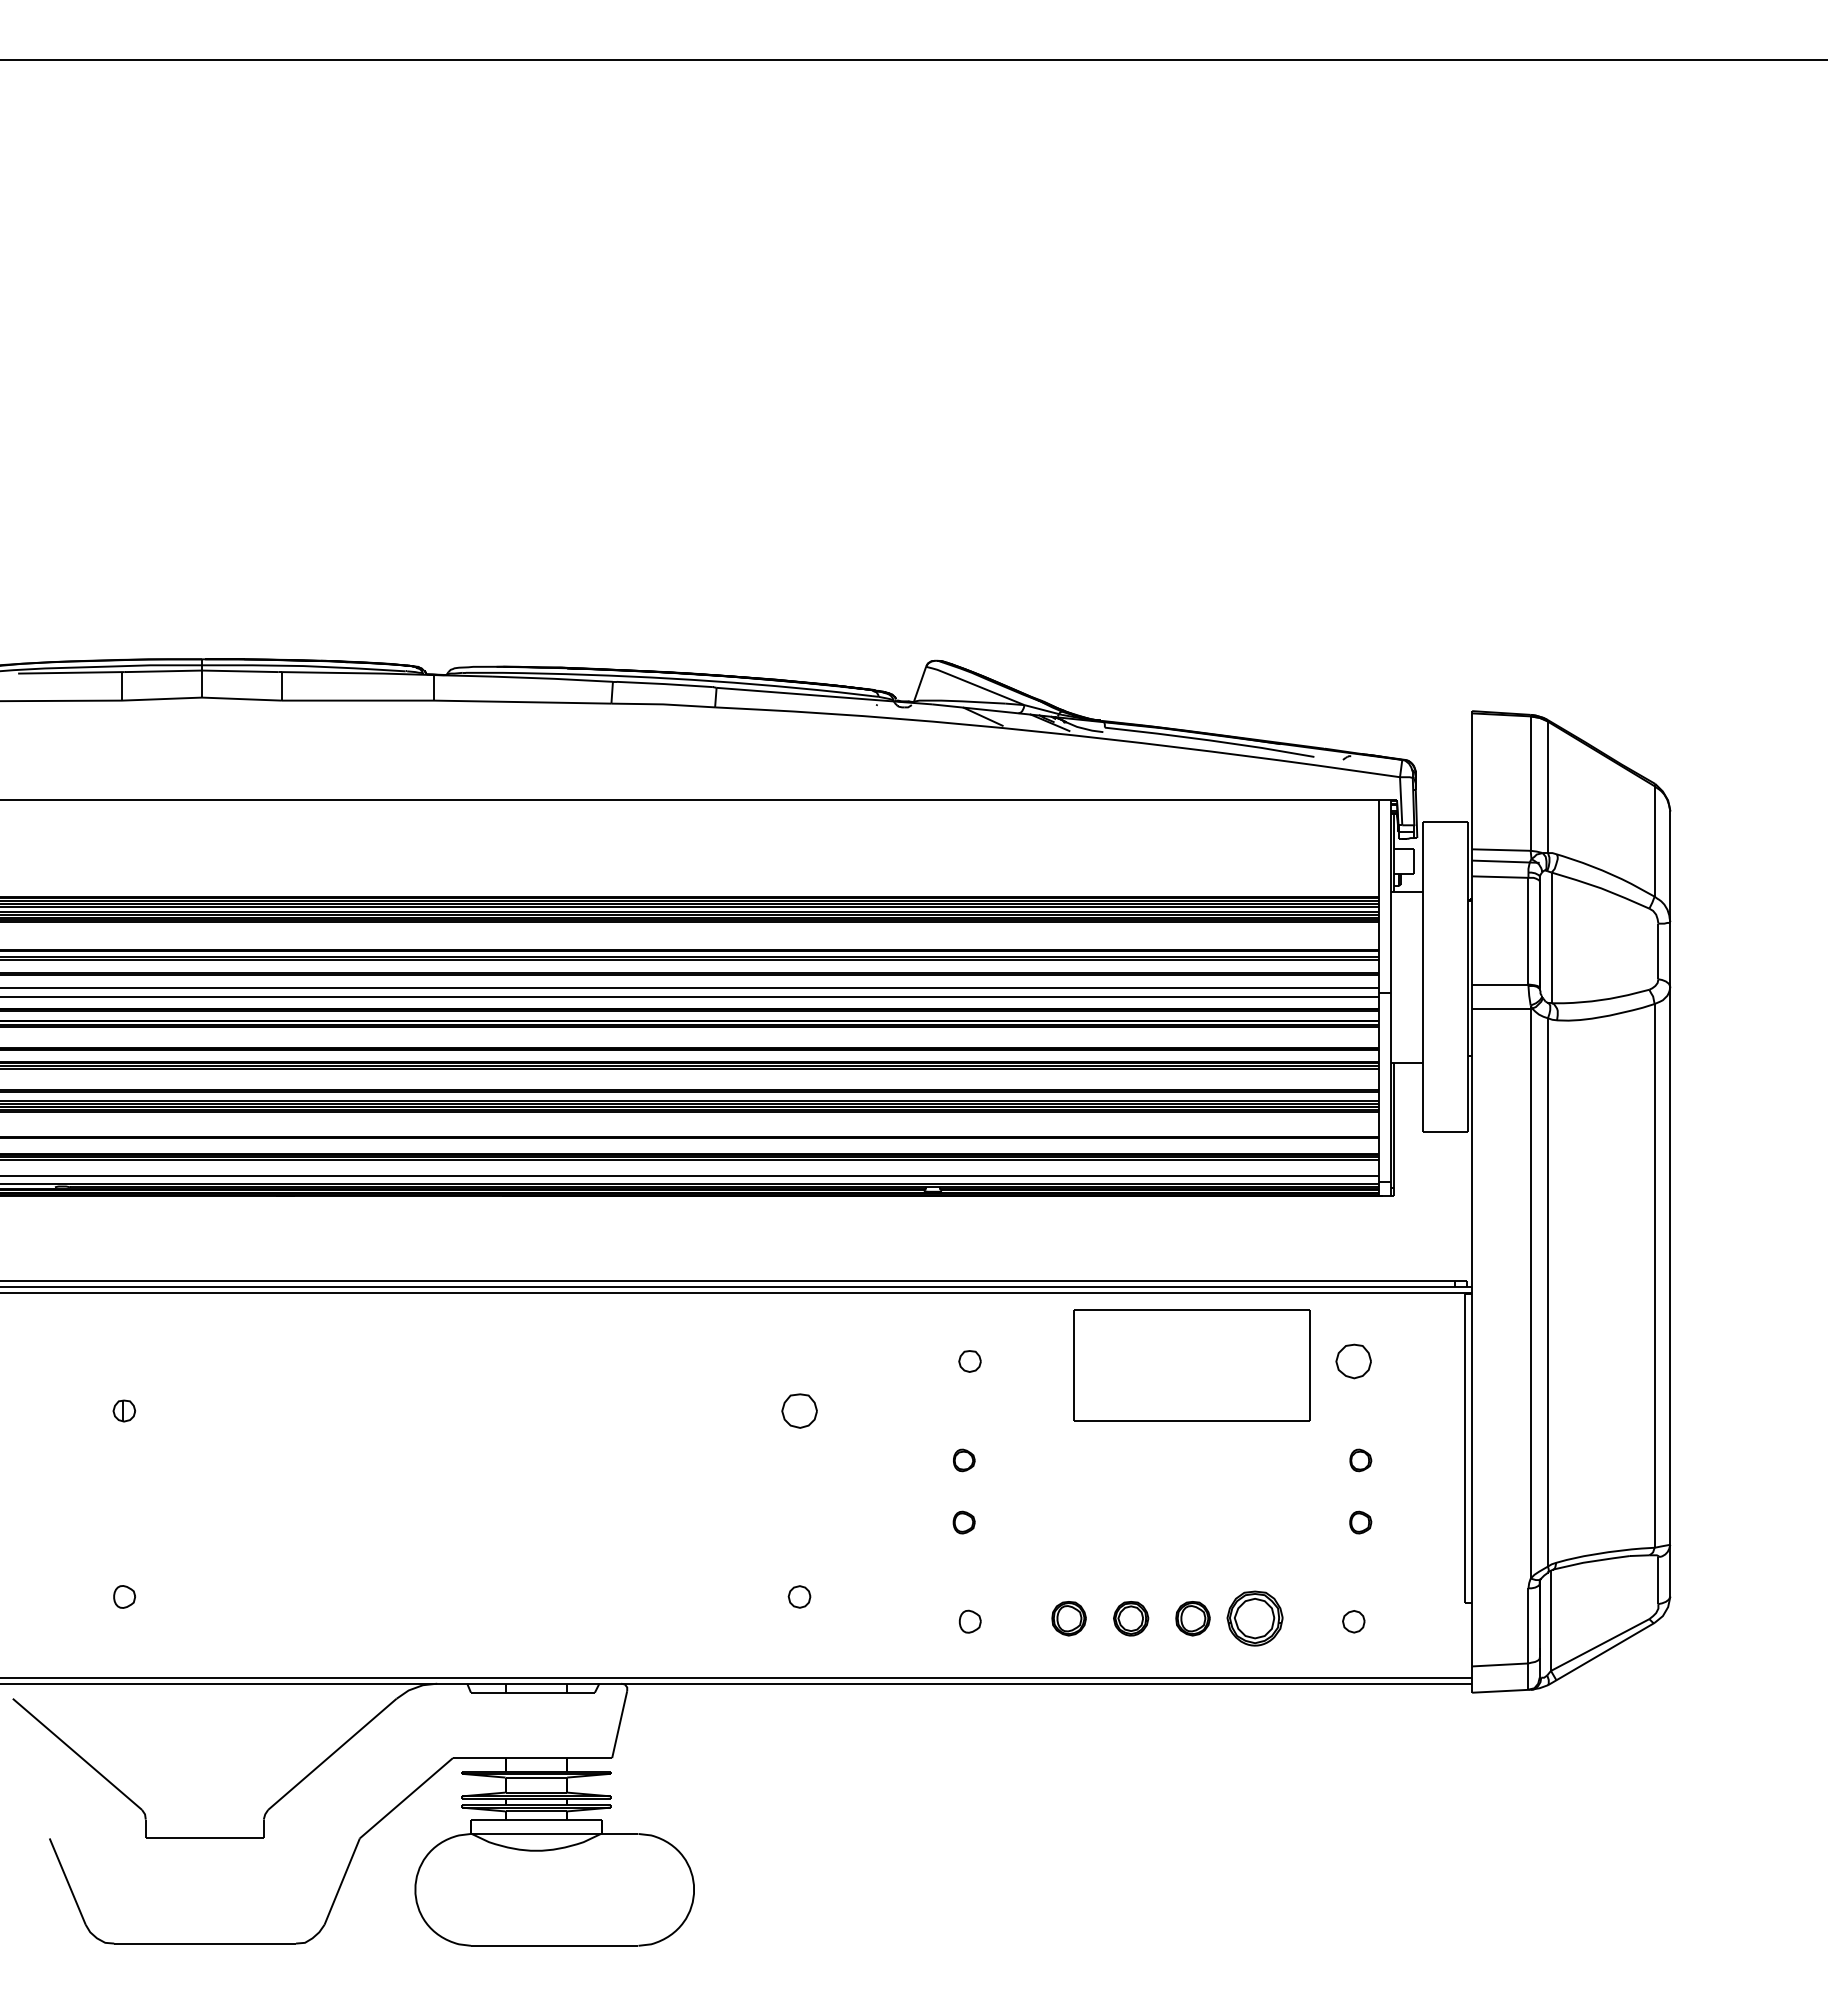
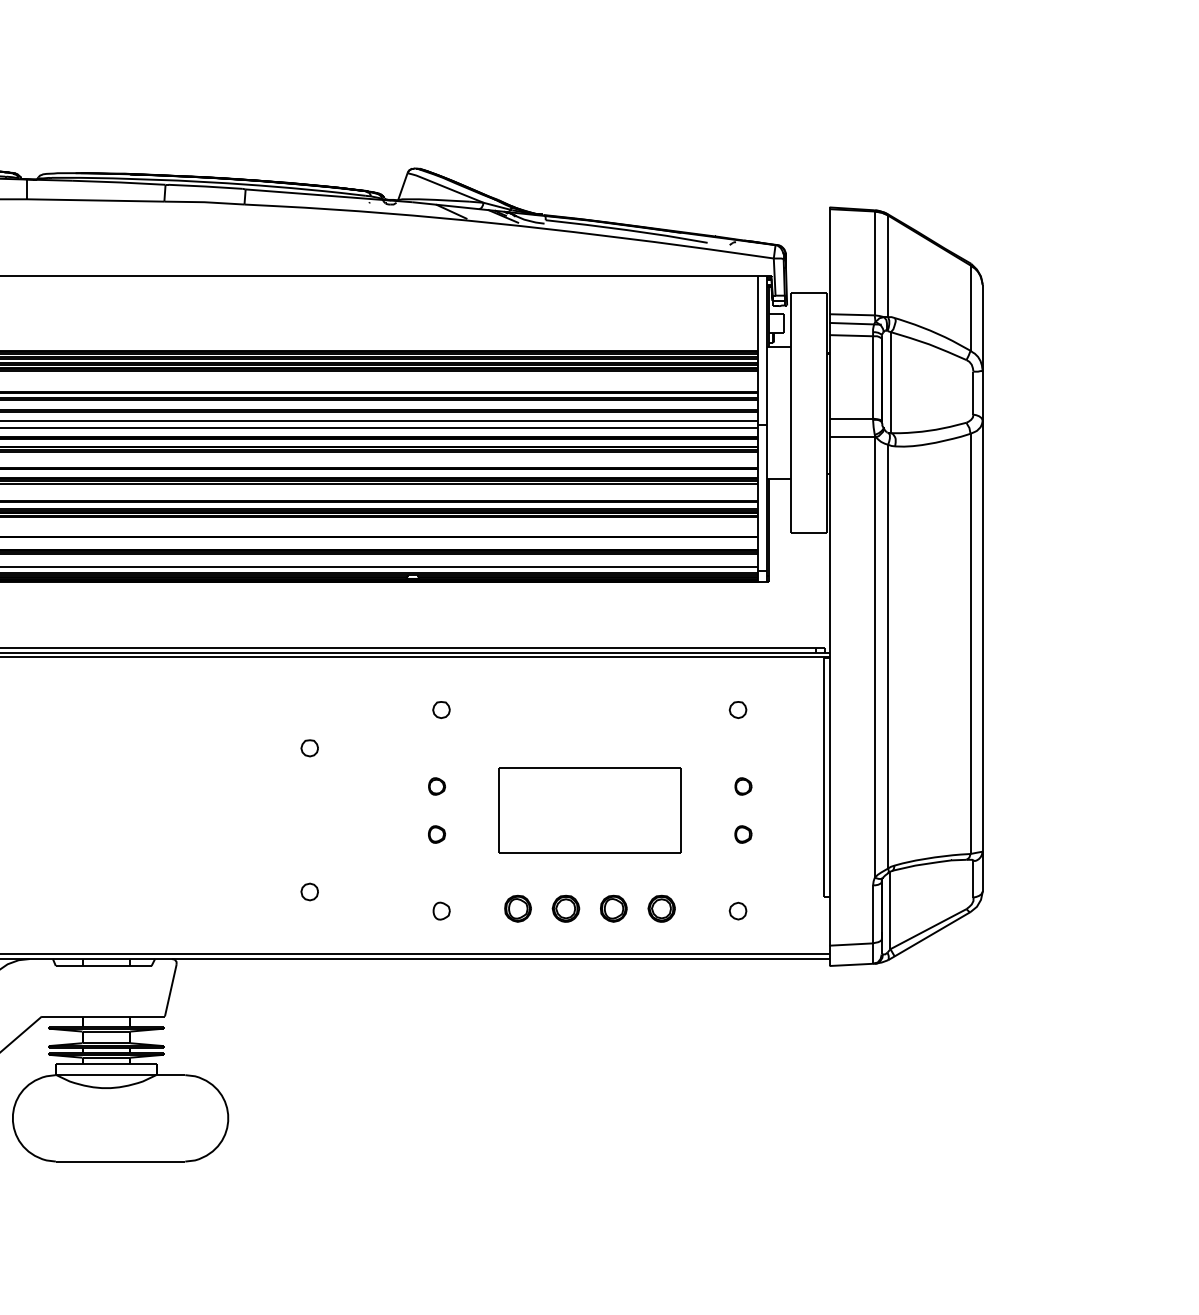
part: (1353, 1361) -> (737, 710), size x0.62
part: (1191, 1365) -> (589, 810), moved
part: (799, 1410) -> (309, 747), size x0.62
part: (1254, 1618) -> (661, 908), size x0.62

